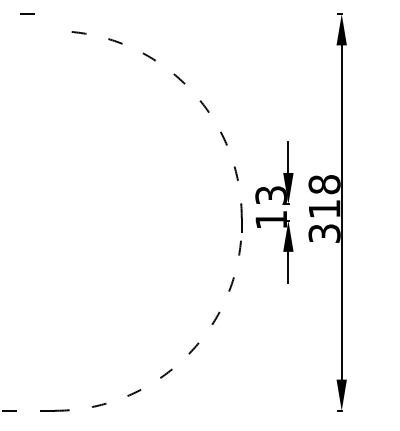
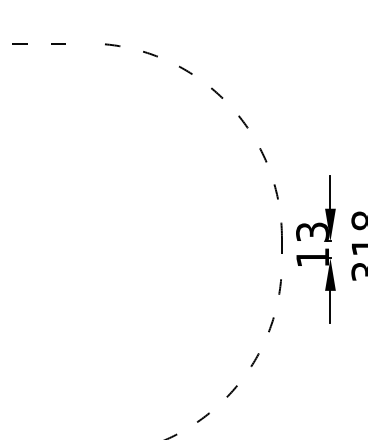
part: (199, 101) -> (237, 116), moved

